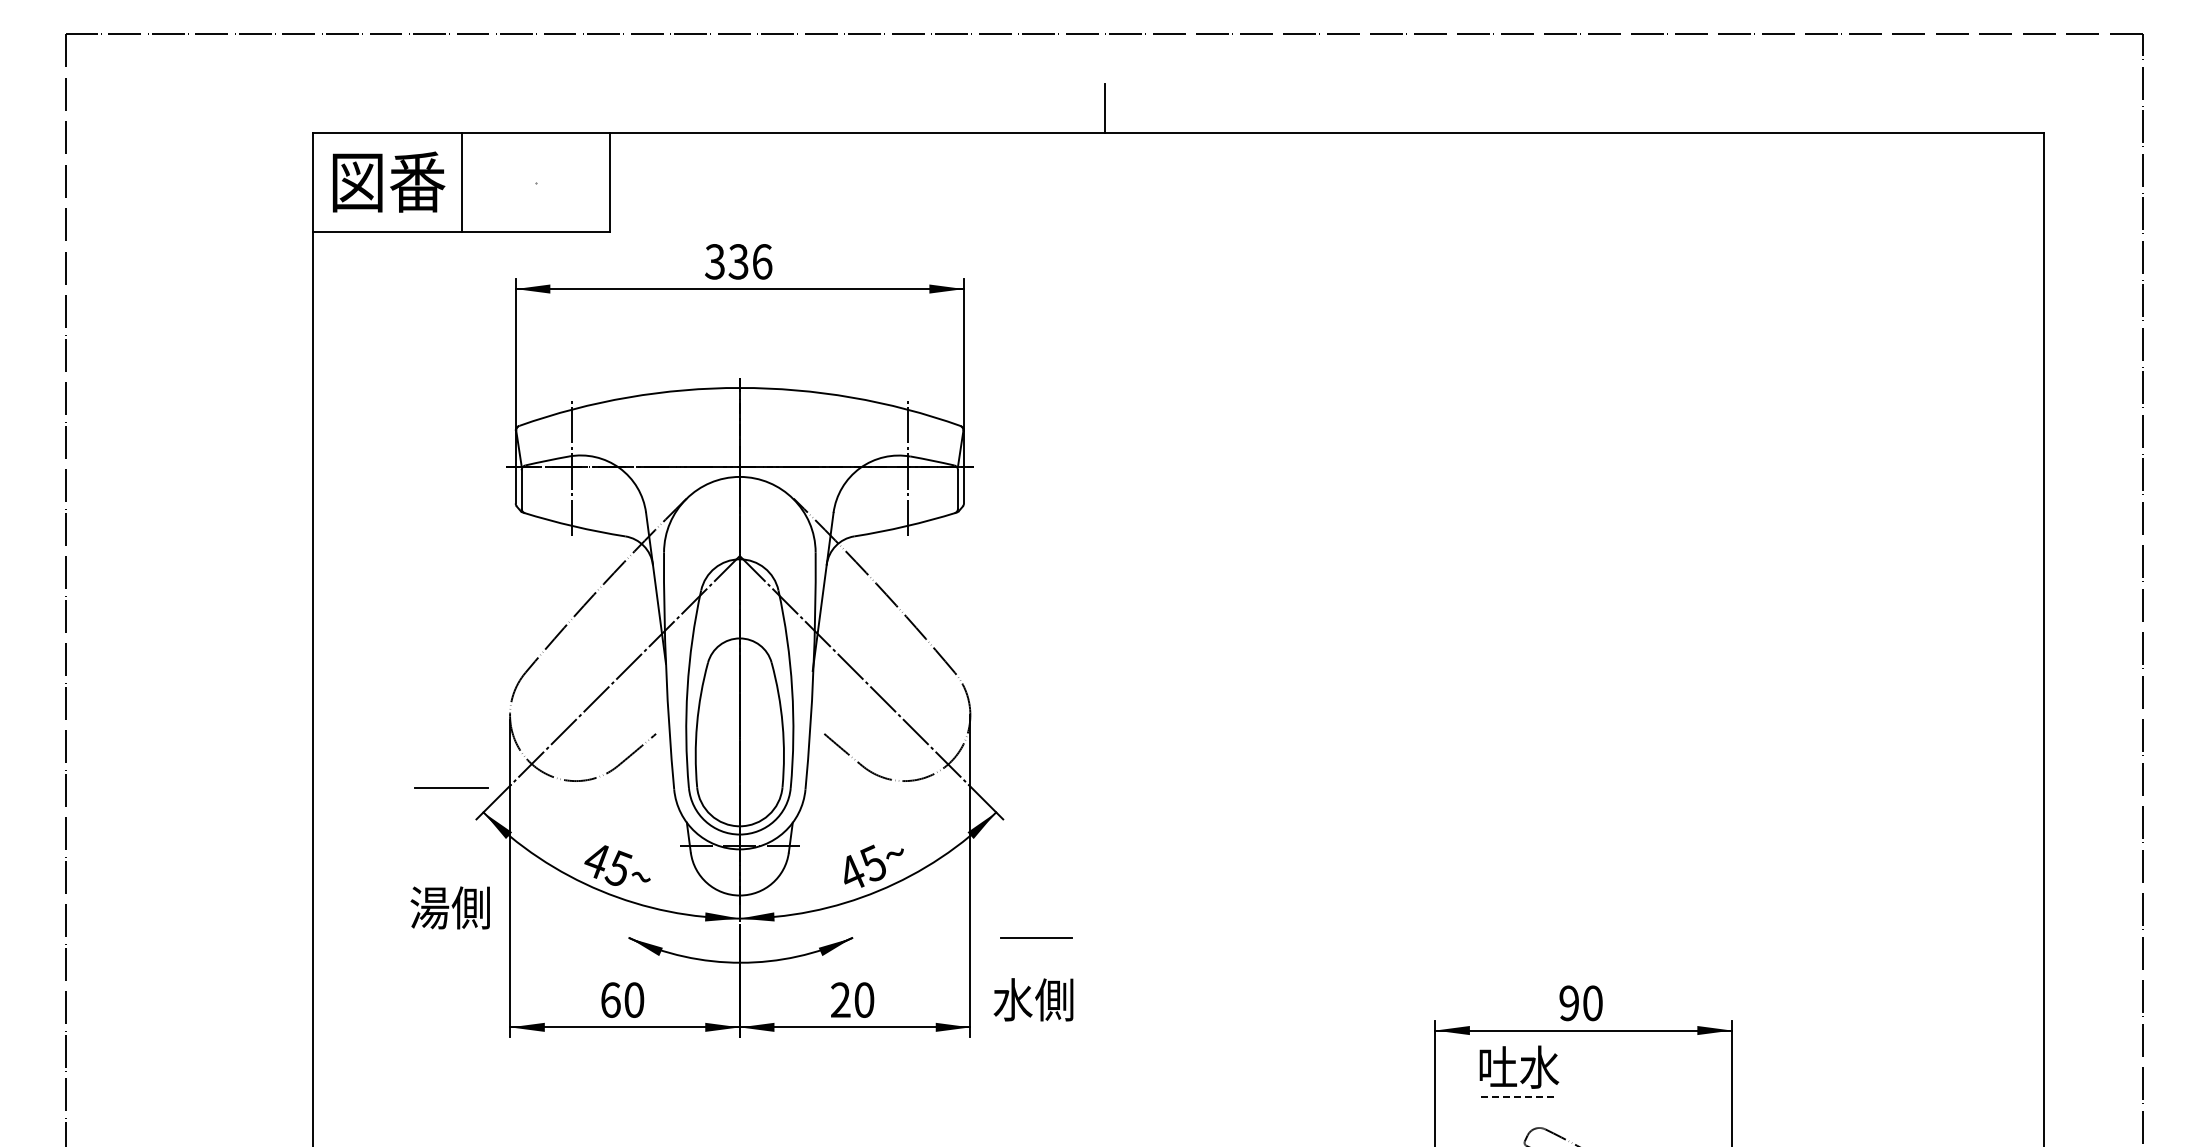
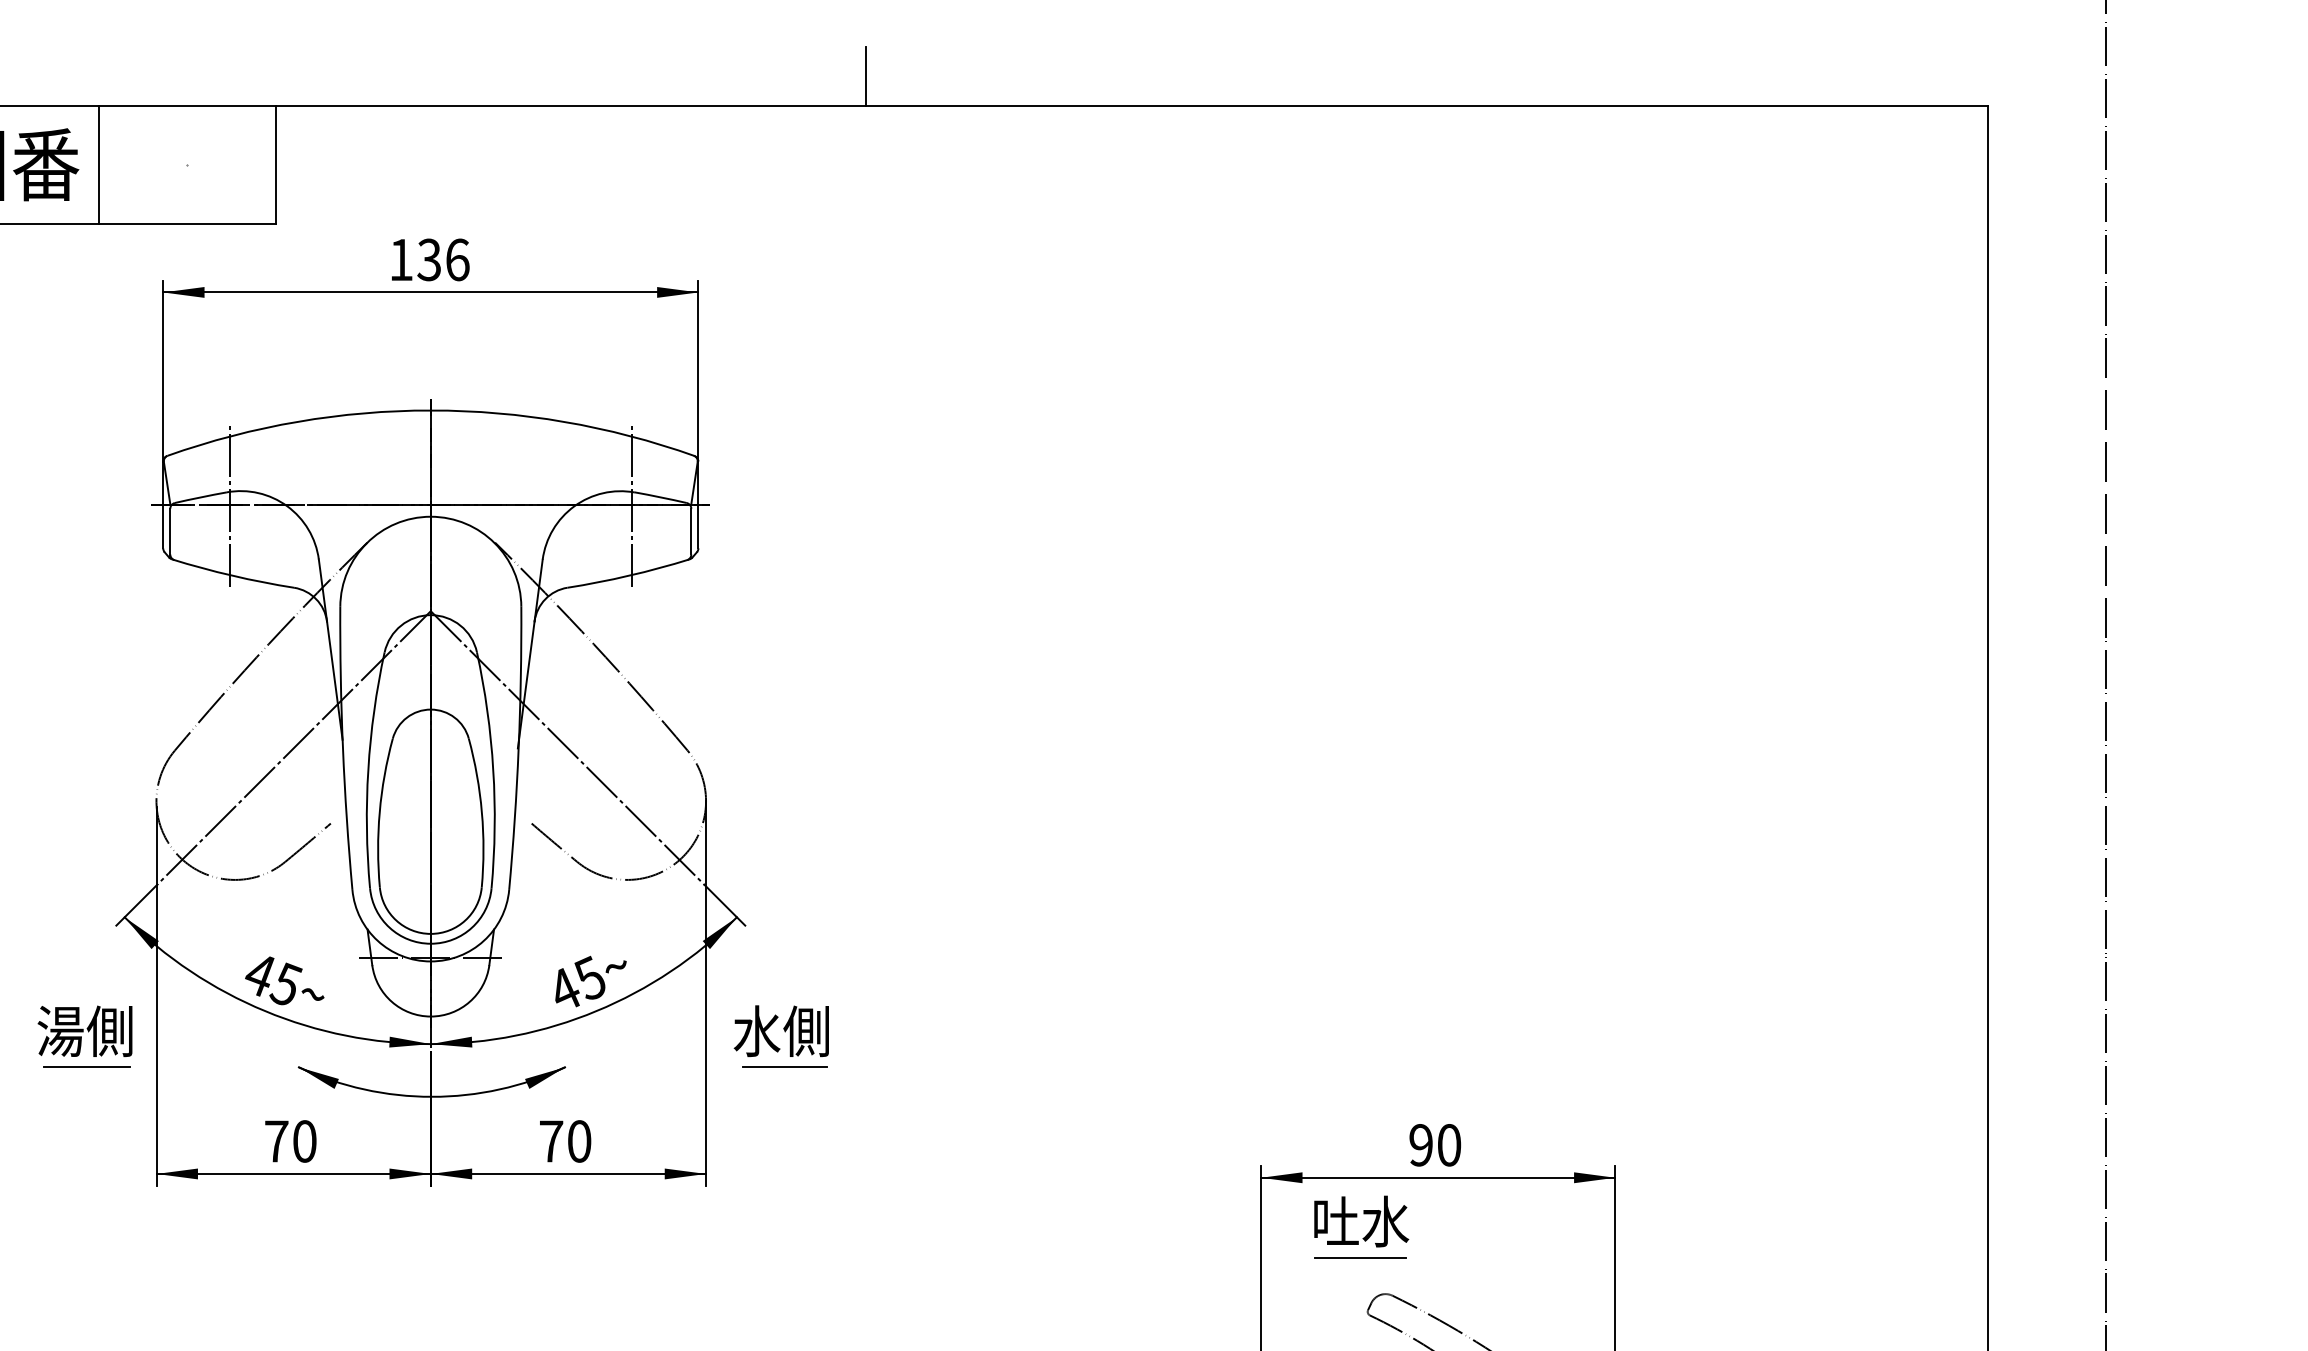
text: (714, 261) -> (400, 259), 336 -> 136
line: (451, 787) -> (86, 1066), moved
text: (610, 999) -> (276, 1140), 60 -> 70
text: (840, 999) -> (550, 1140), 20 -> 70
text: (1033, 999) -> (781, 1030), moved
line: (1519, 1097) -> (1361, 1257), dashed -> solid

